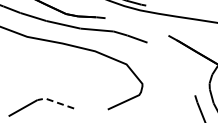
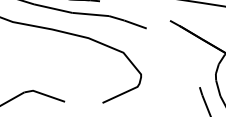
line: (55, 102) -> (44, 95), dashed -> solid

